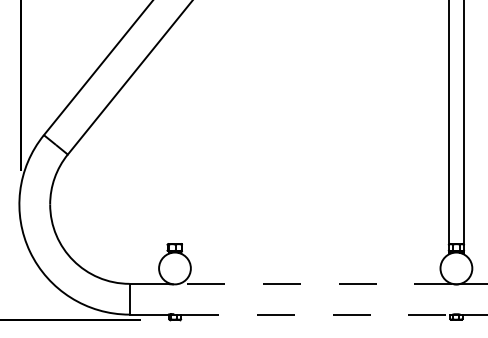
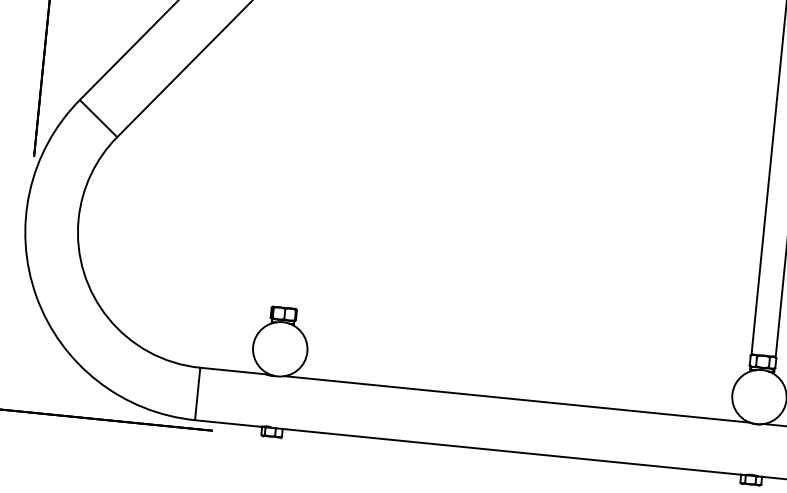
line: (315, 283) -> (516, 398), dashed -> solid
line: (315, 314) -> (511, 451), dashed -> solid

